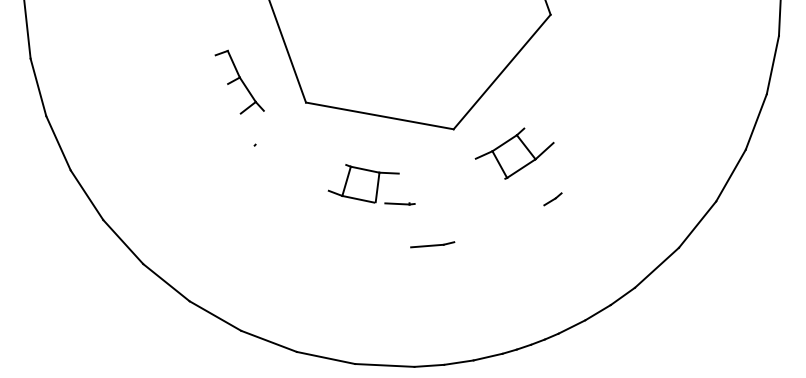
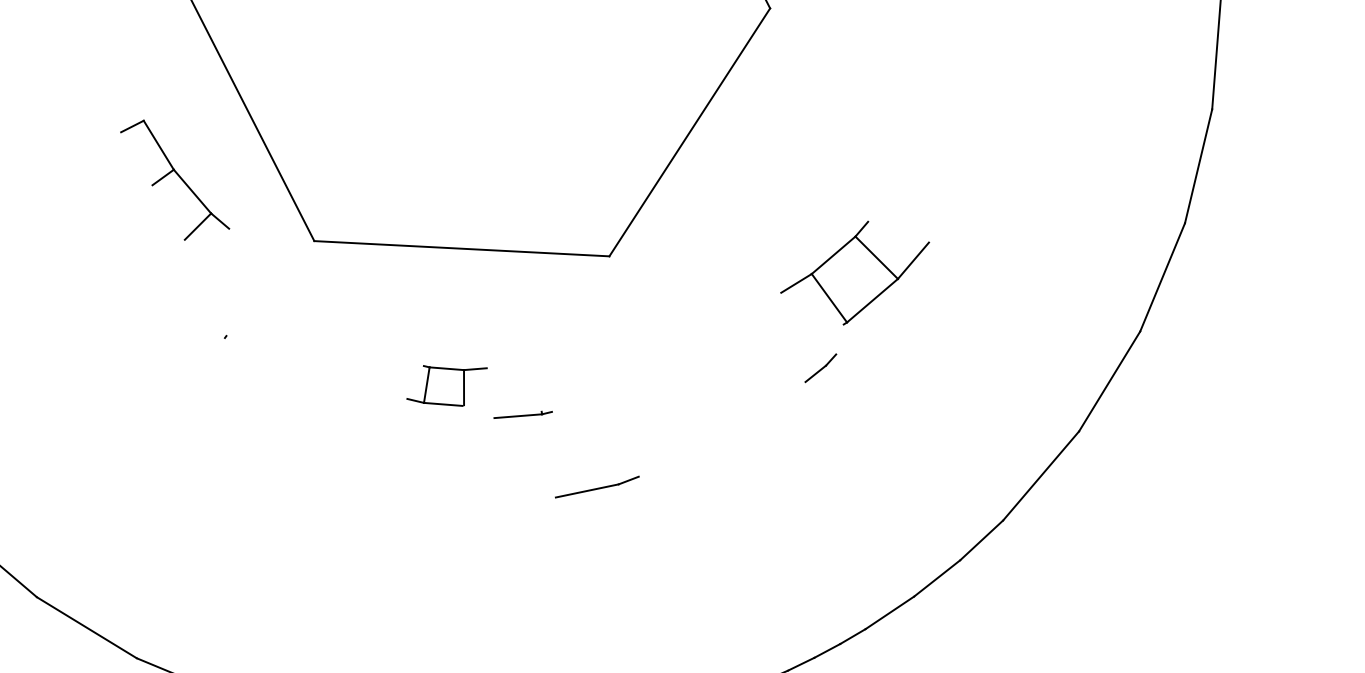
part: (239, 81) -> (174, 177), moved
part: (514, 153) -> (855, 272), moved
part: (363, 183) -> (446, 384), size x0.6

